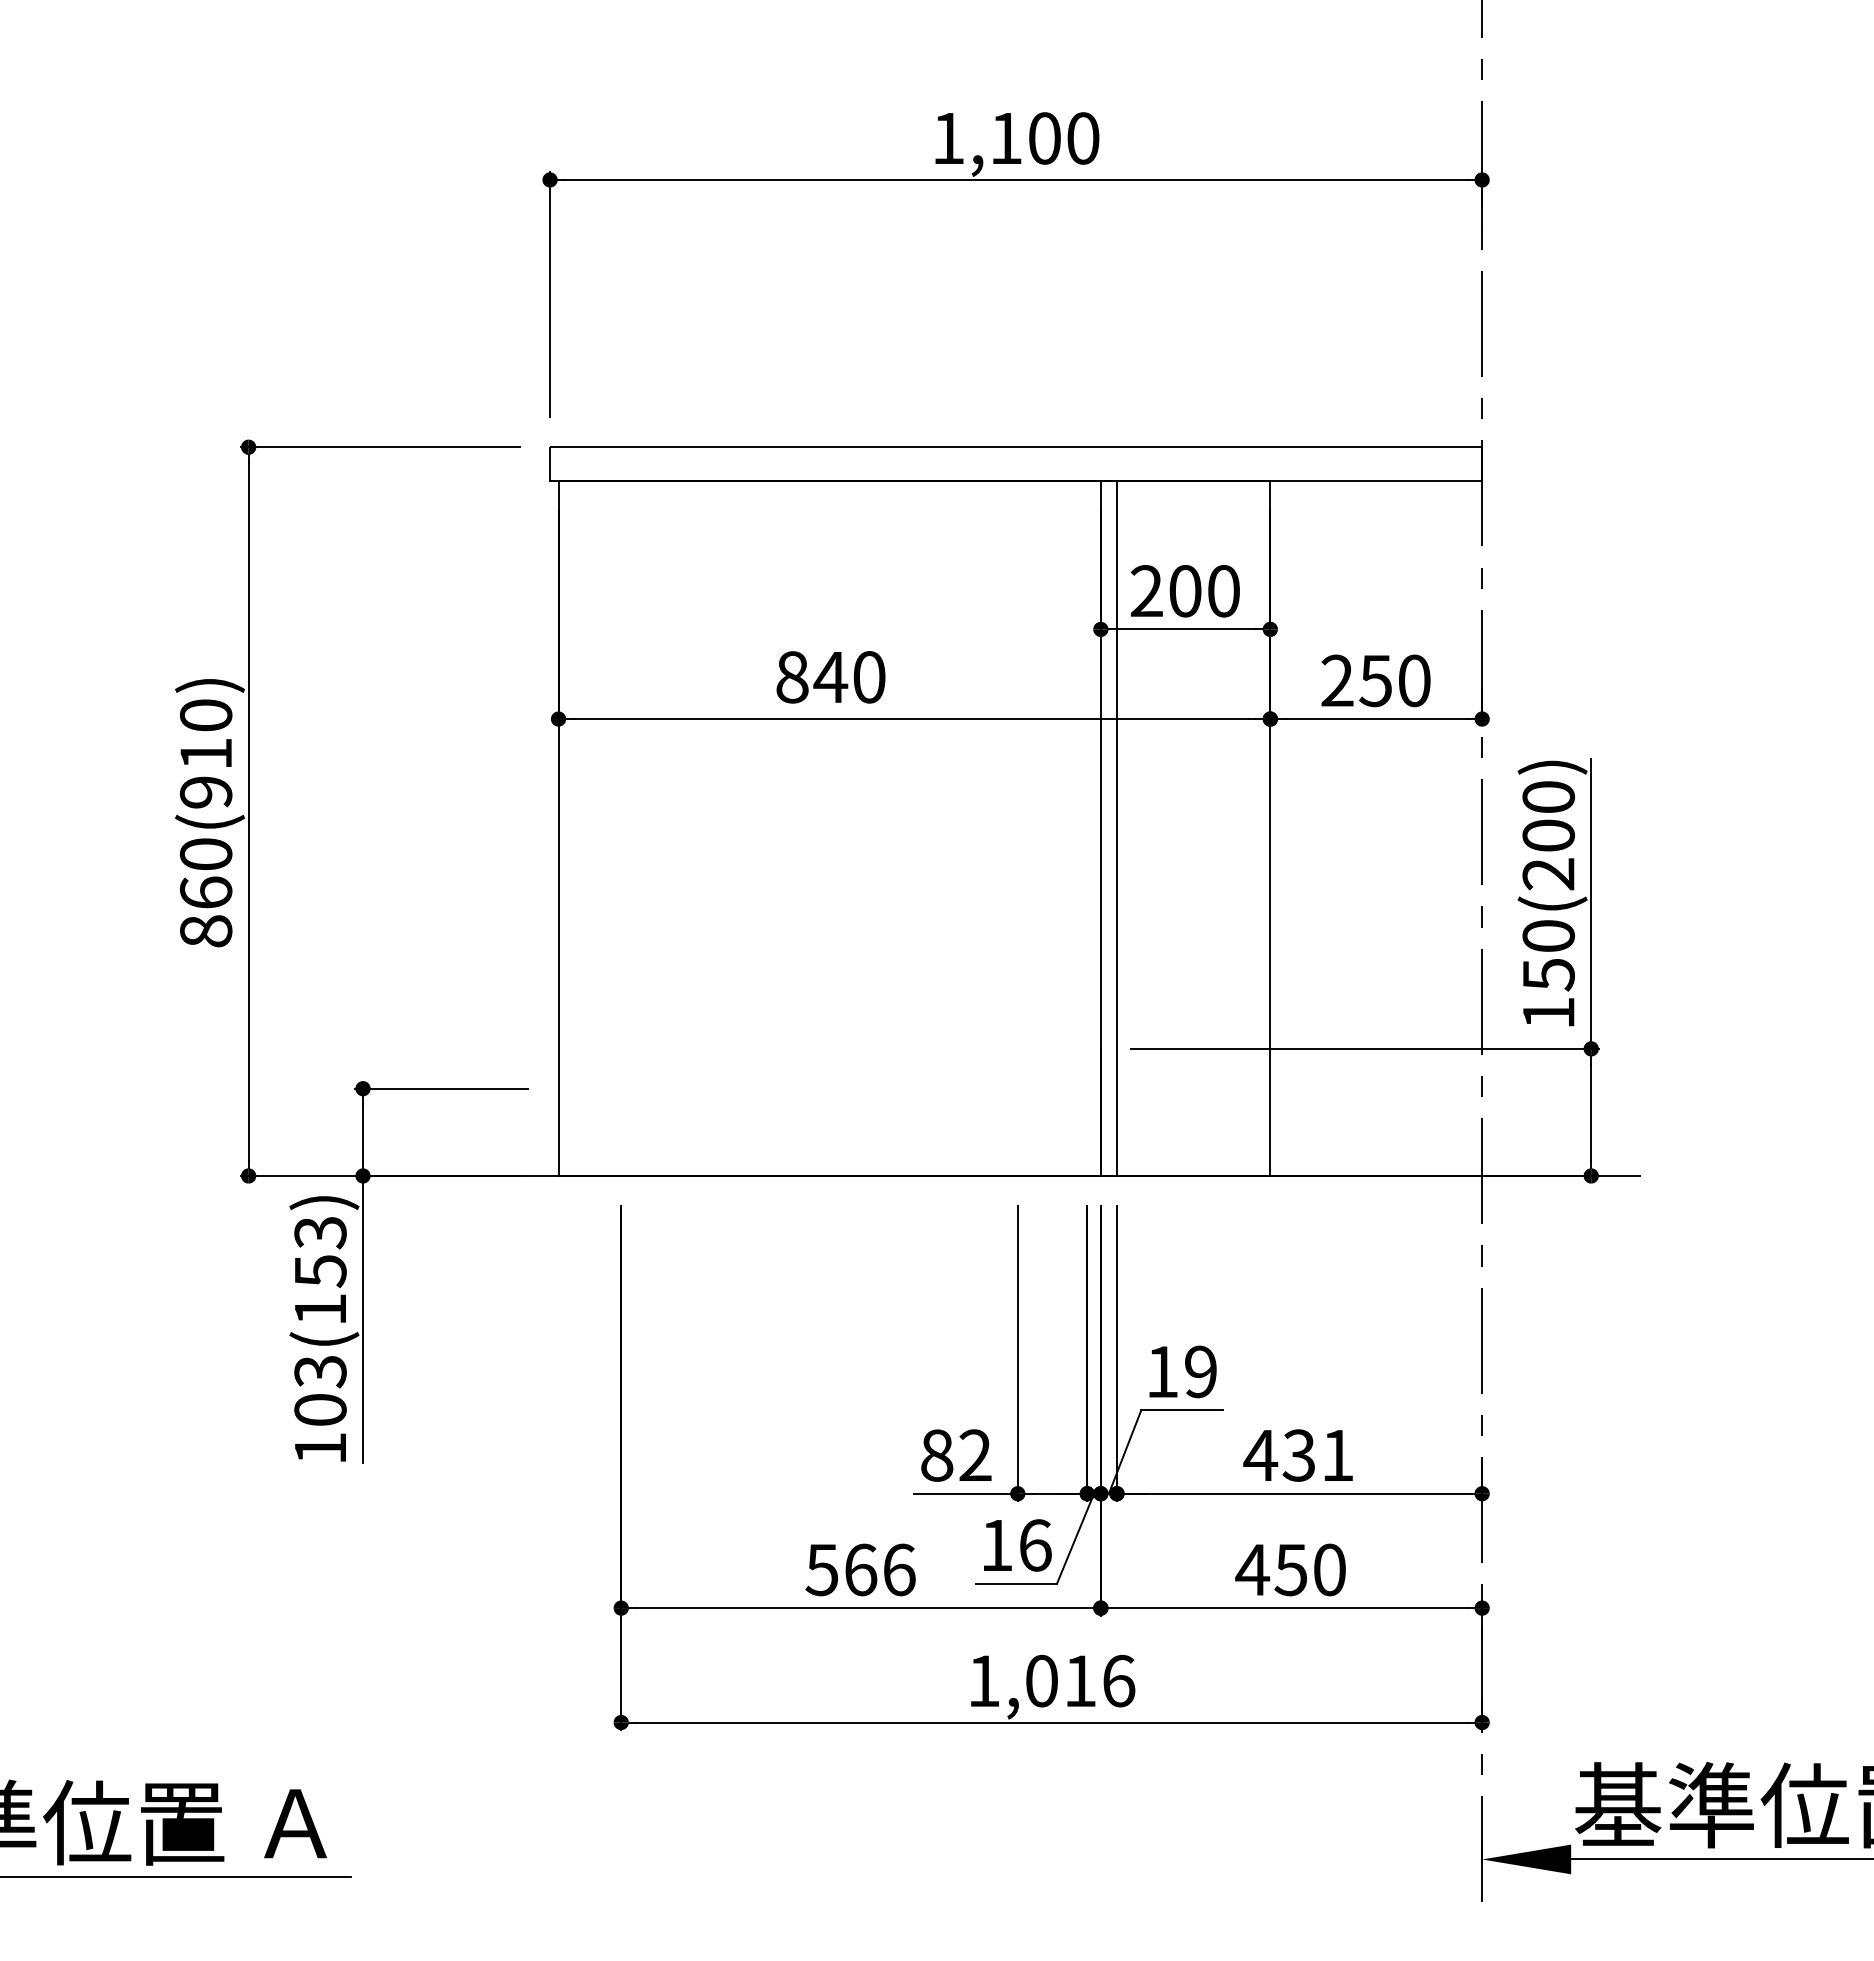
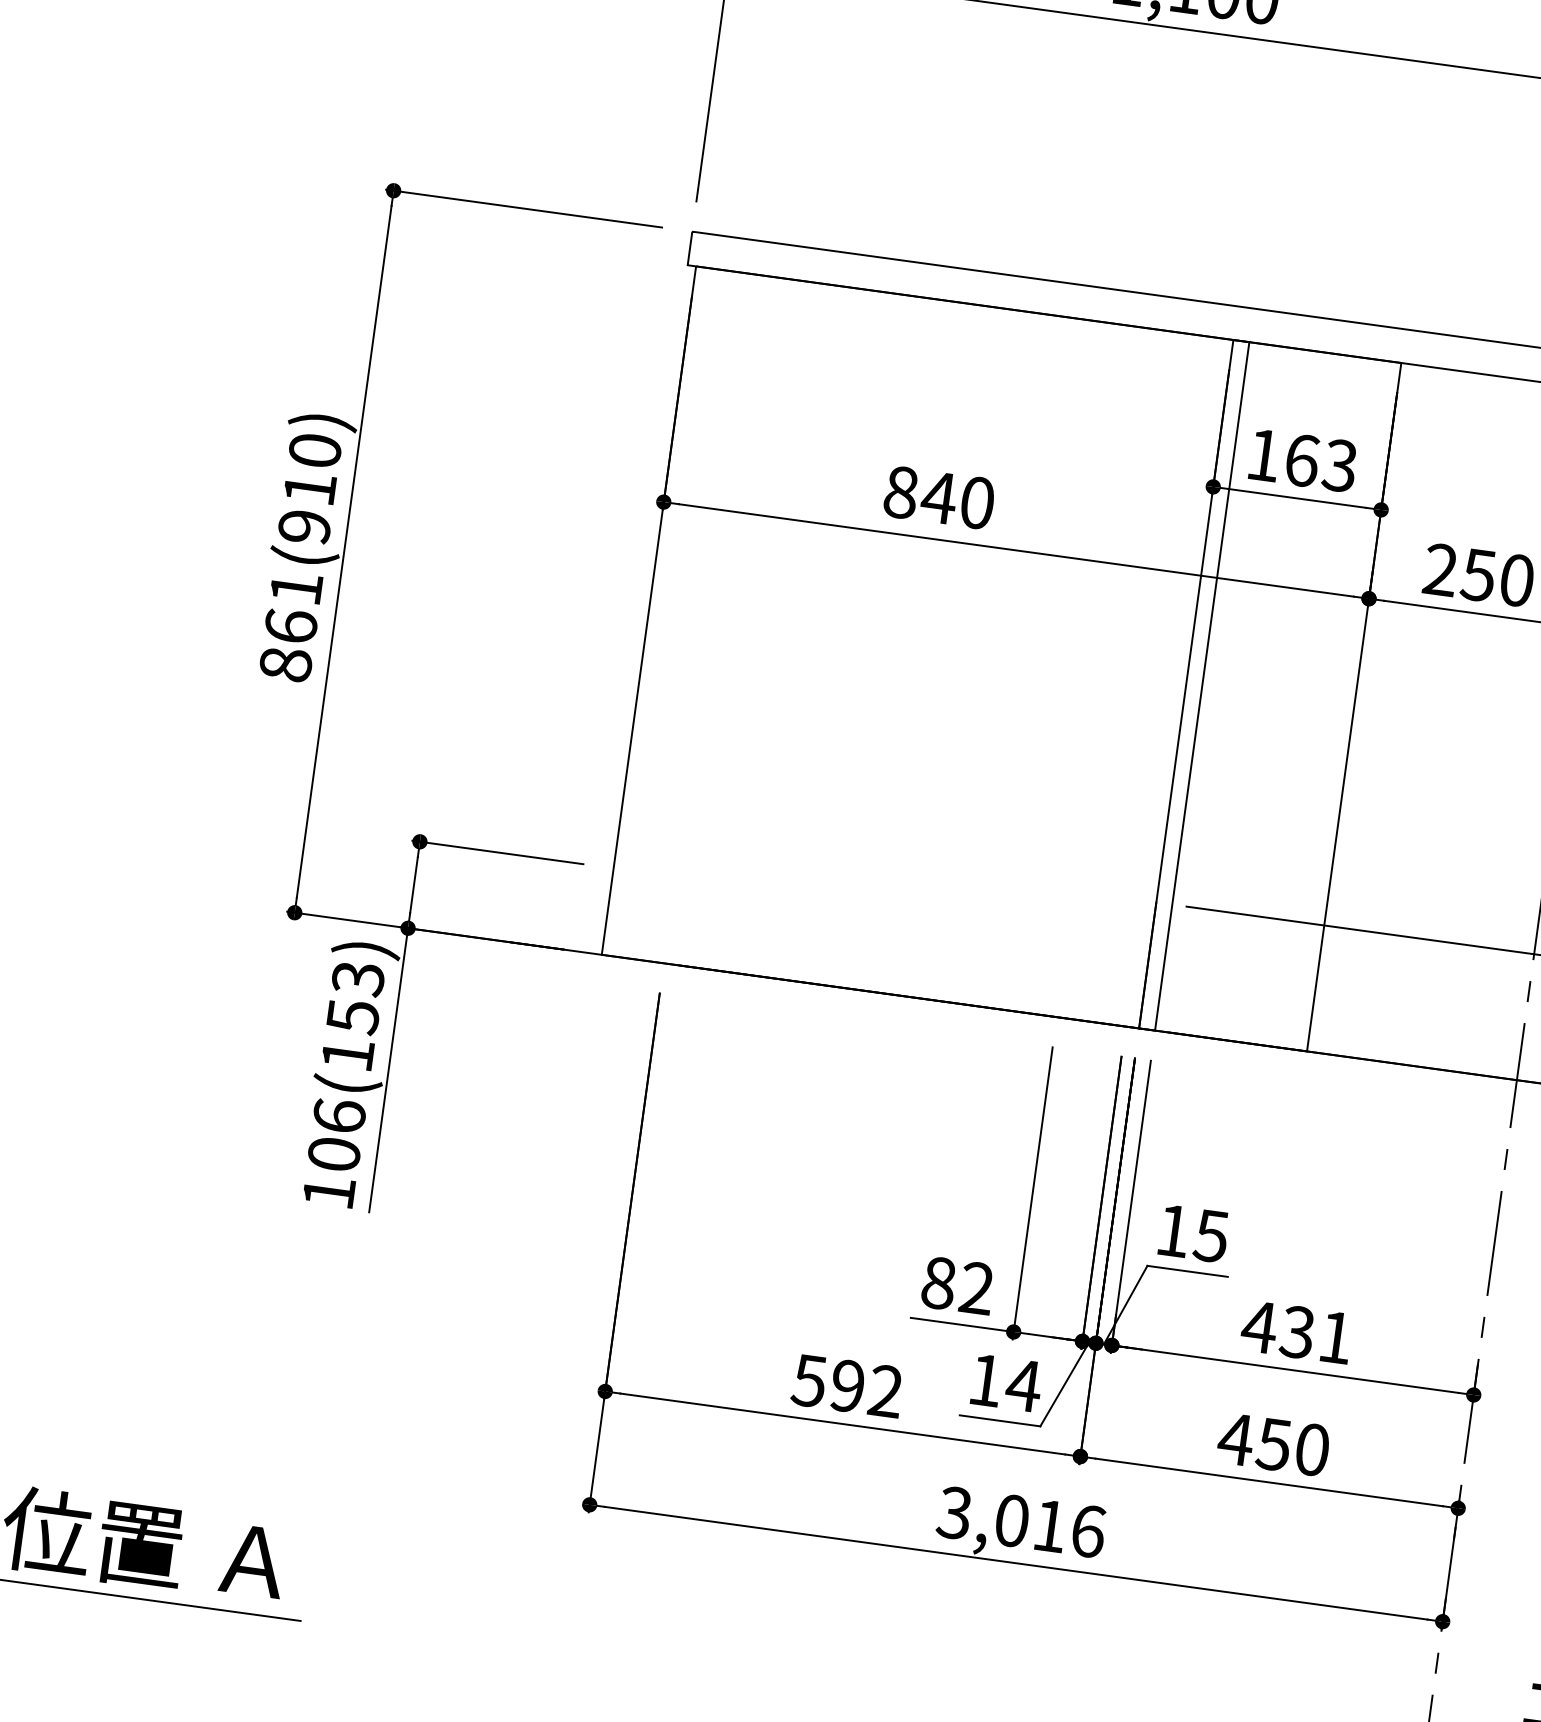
text: (1184, 591) -> (1301, 460), 200 -> 163
text: (205, 853) -> (295, 587), 860(910) -> 861(910)
text: (320, 1371) -> (339, 1116), 103(153) -> 106(153)
text: (1200, 1371) -> (1211, 1235), 19 -> 15
text: (1034, 1545) -> (1023, 1385), 16 -> 14
text: (879, 1569) -> (866, 1388), 566 -> 592
text: (983, 1680) -> (954, 1512), 1,016 -> 3,016

